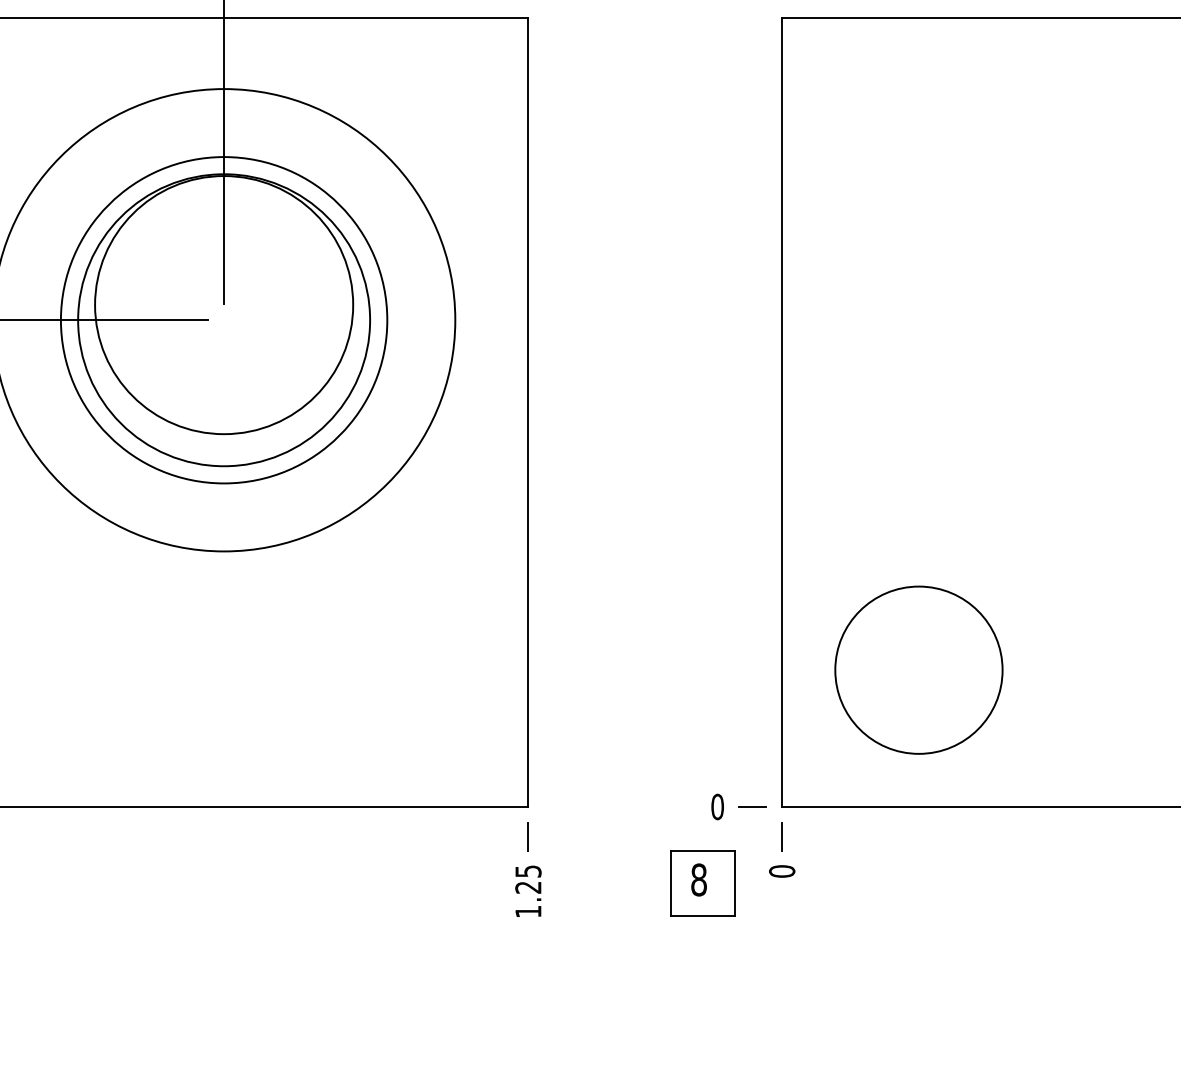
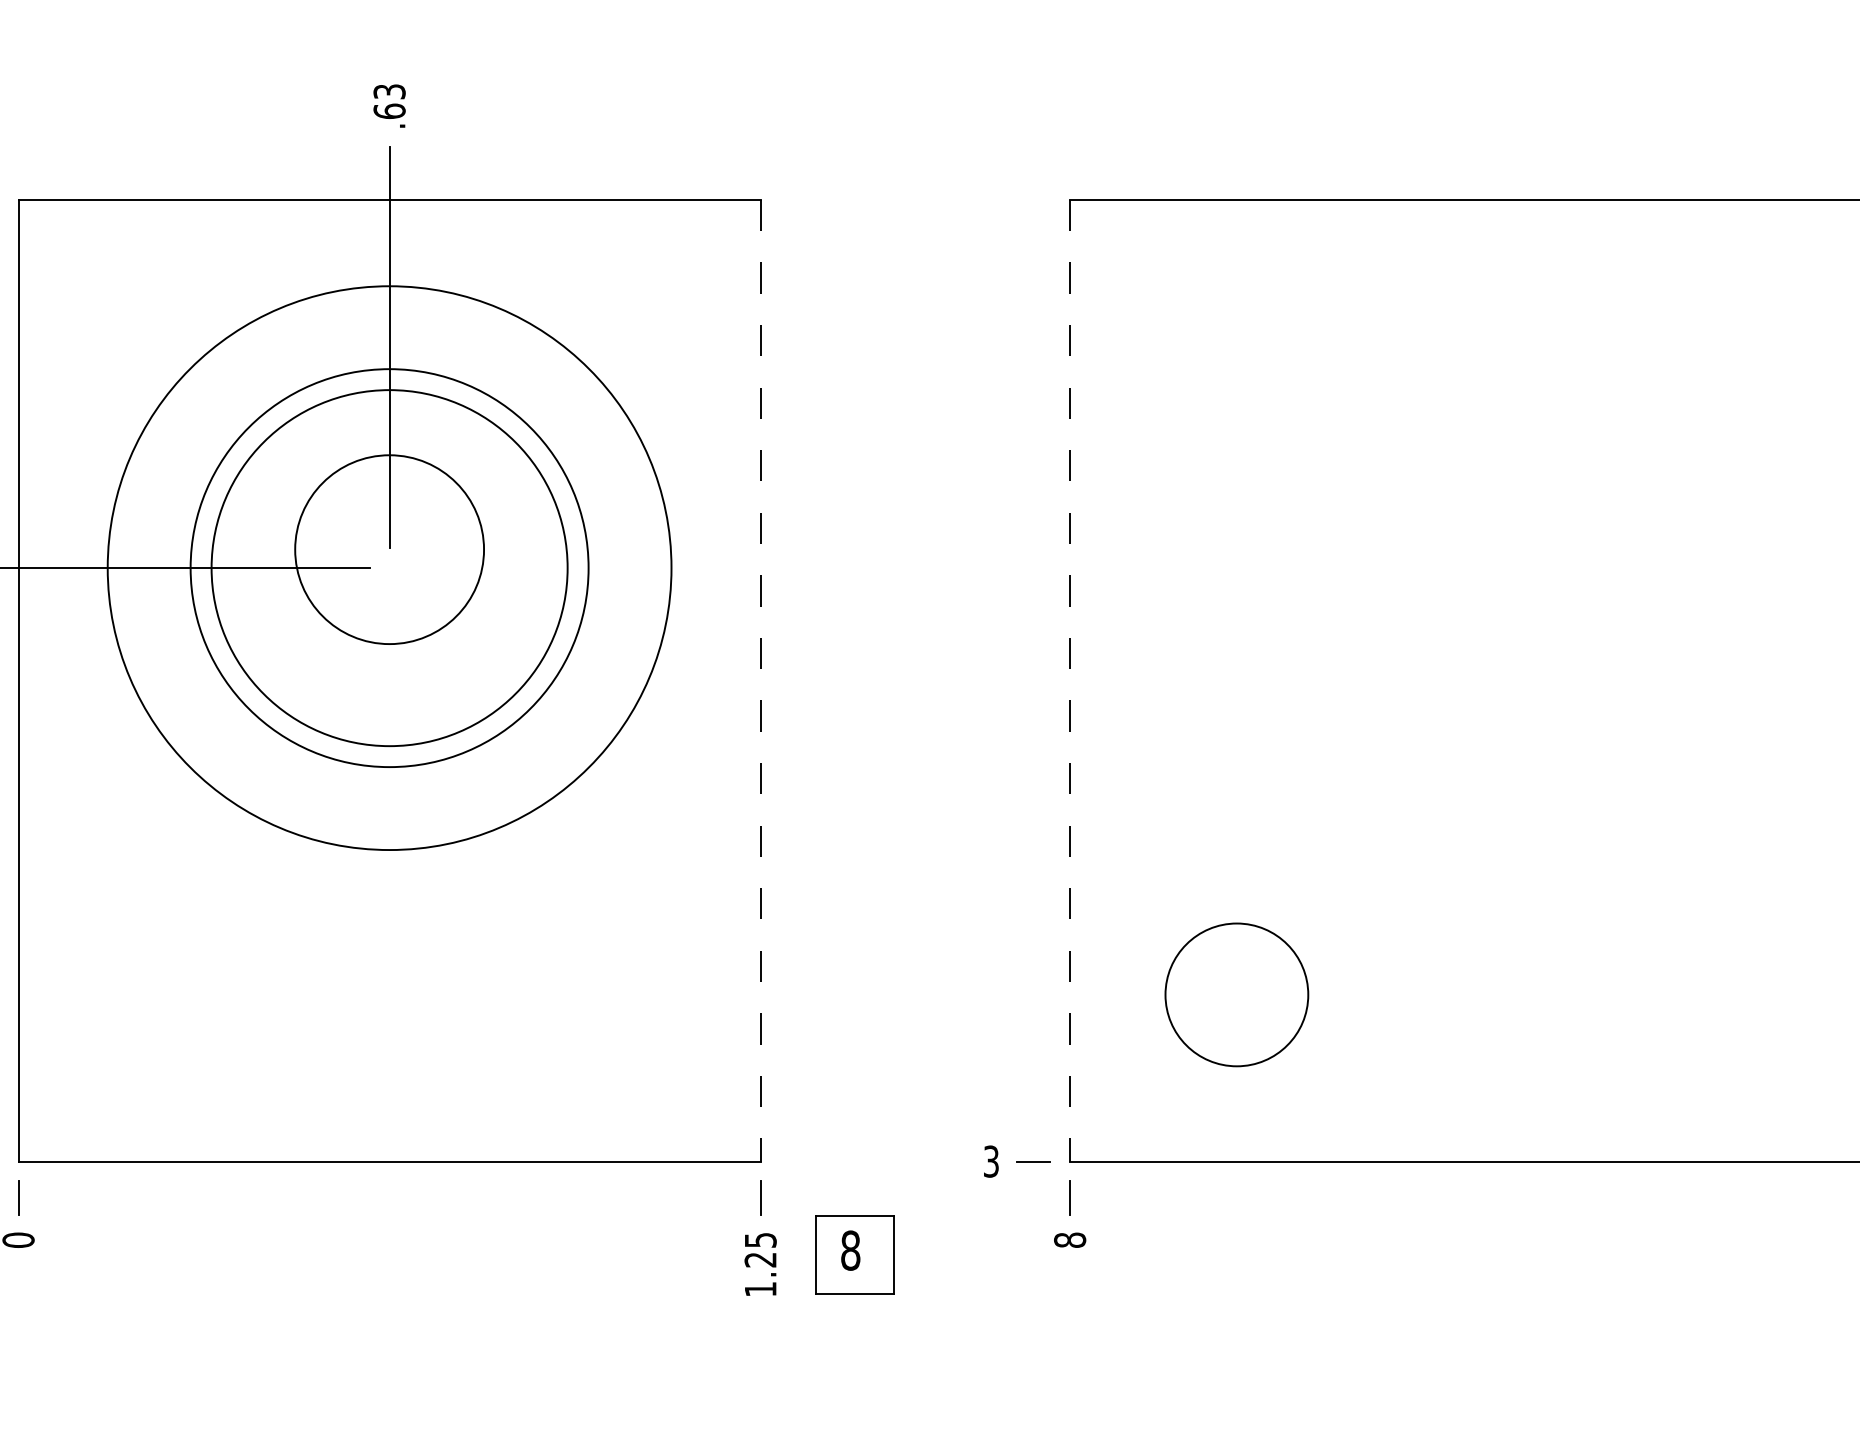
circle: (224, 304) -> (389, 549), size x0.6
line: (528, 412) -> (760, 680), solid -> dashed
line: (782, 412) -> (1070, 680), solid -> dashed
circle: (918, 669) -> (1236, 994), size x0.7
text: (717, 806) -> (991, 1161), 0 -> 3
text: (782, 870) -> (1070, 1239), 0 -> 8
part: (702, 883) -> (854, 1254), moved

